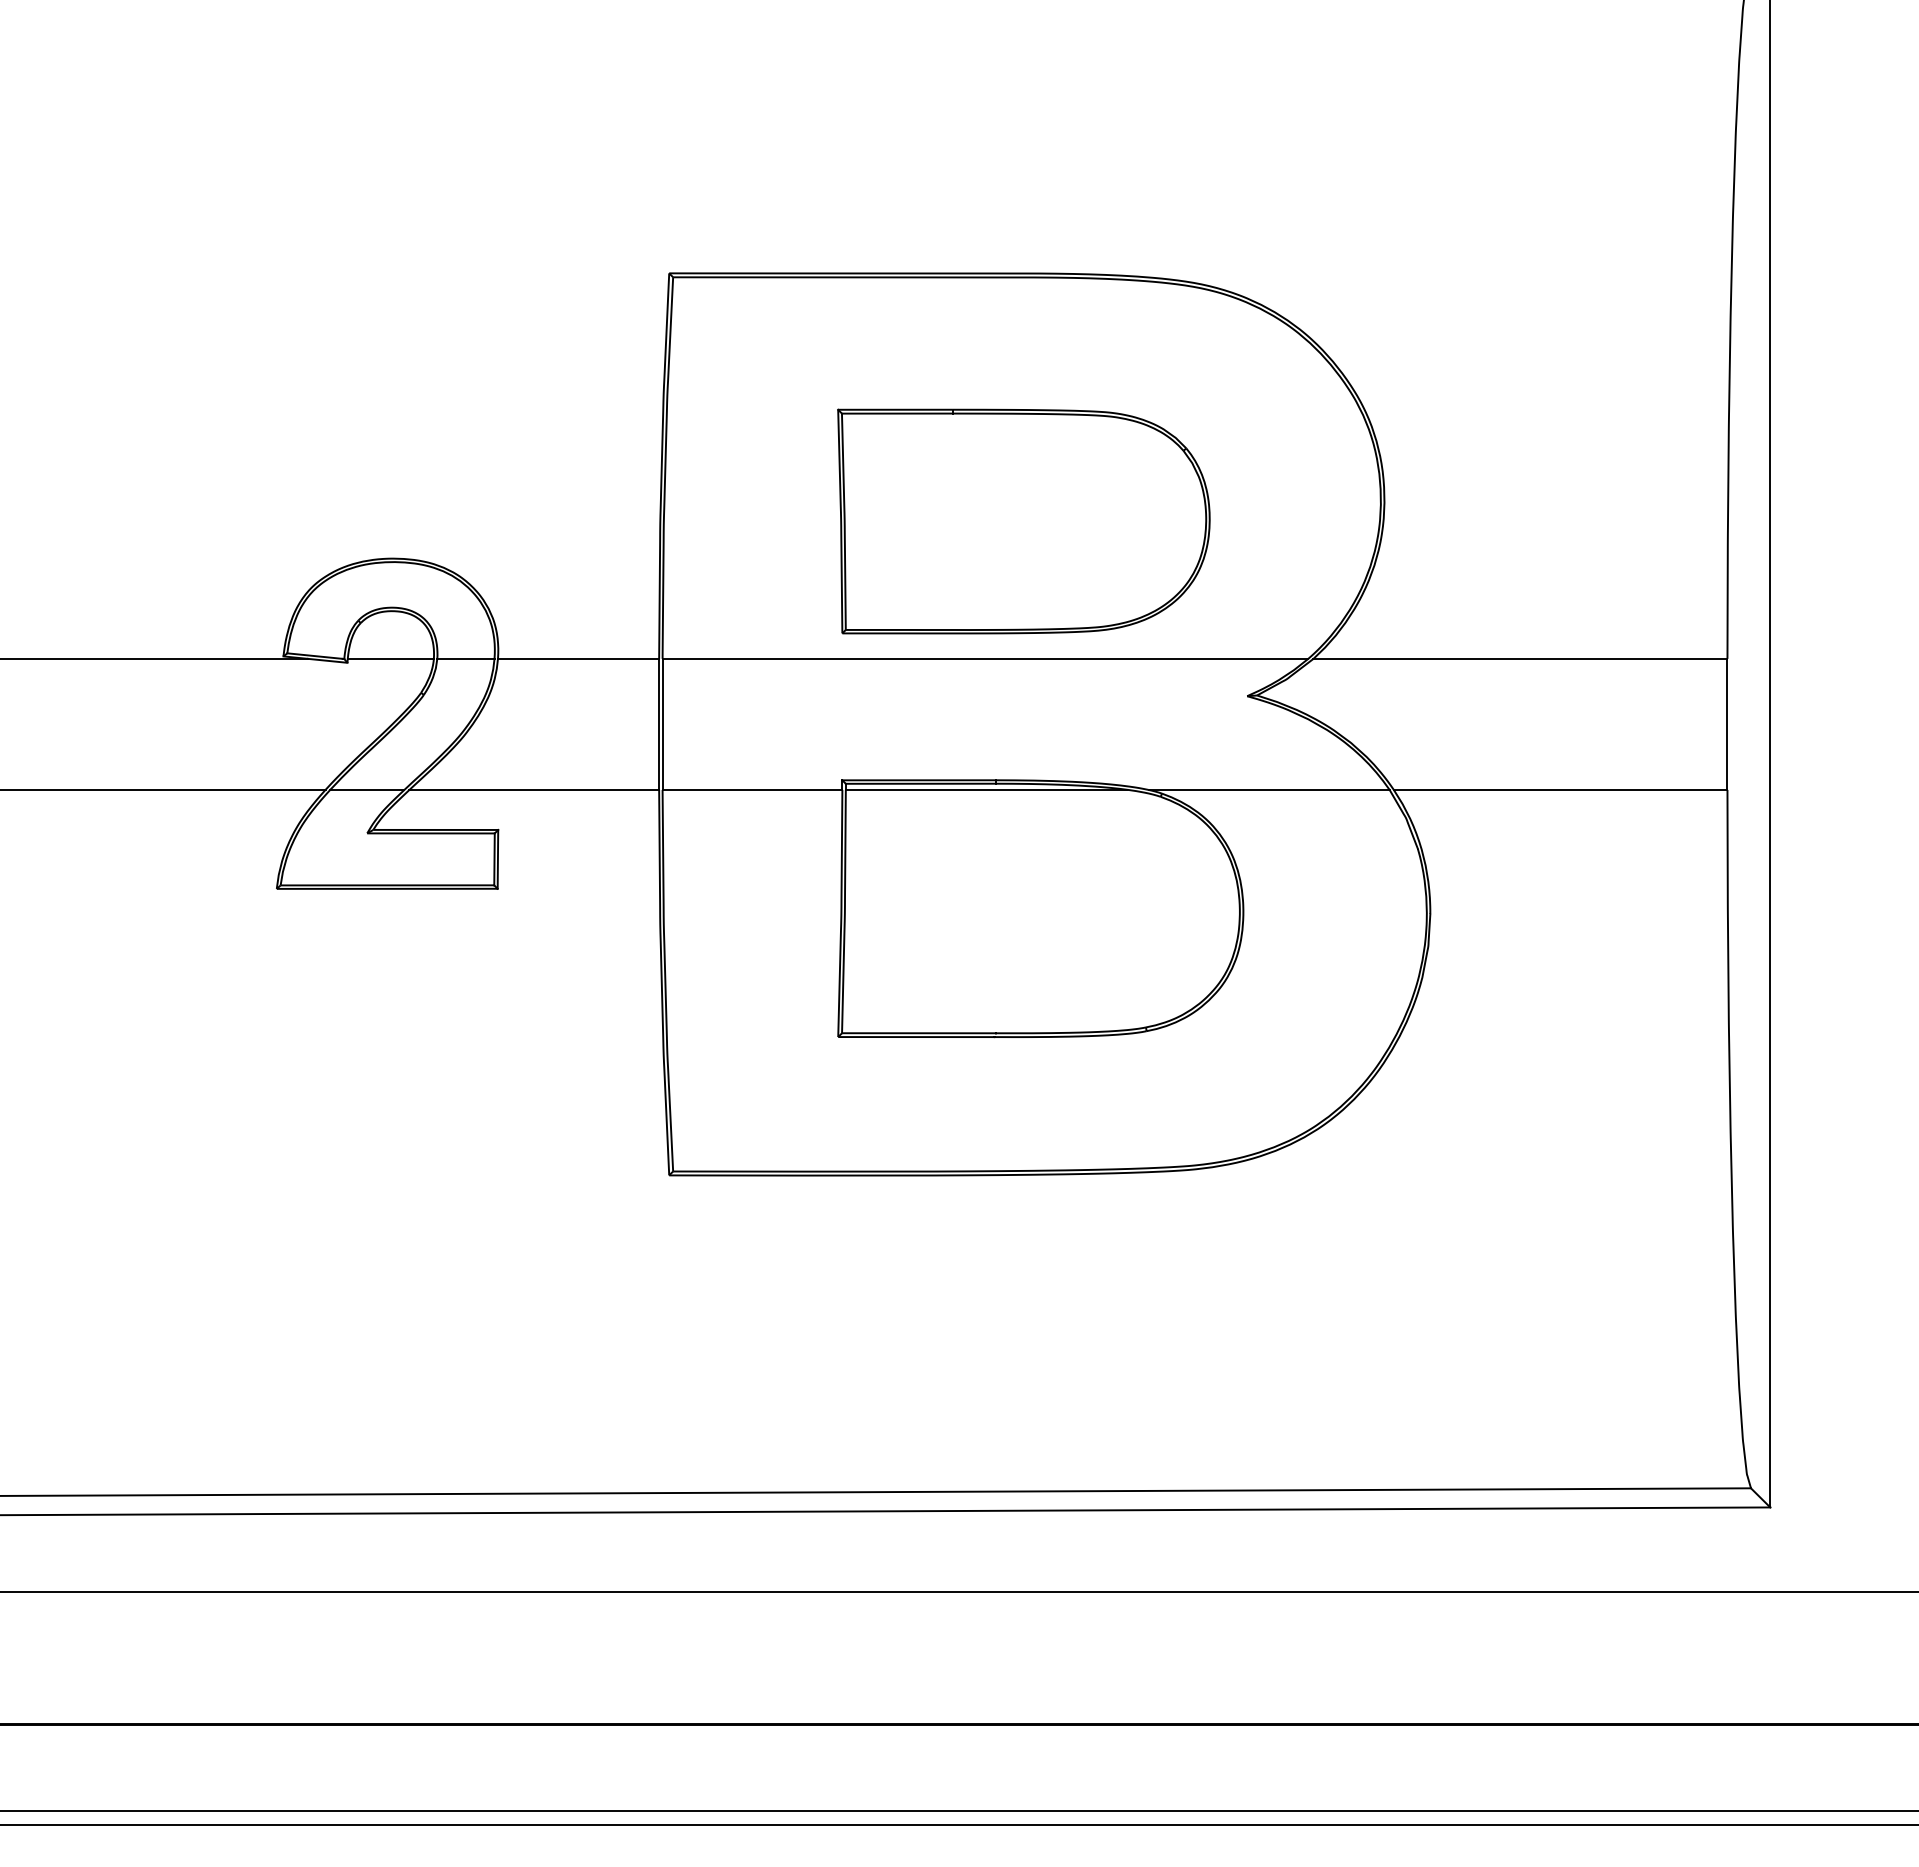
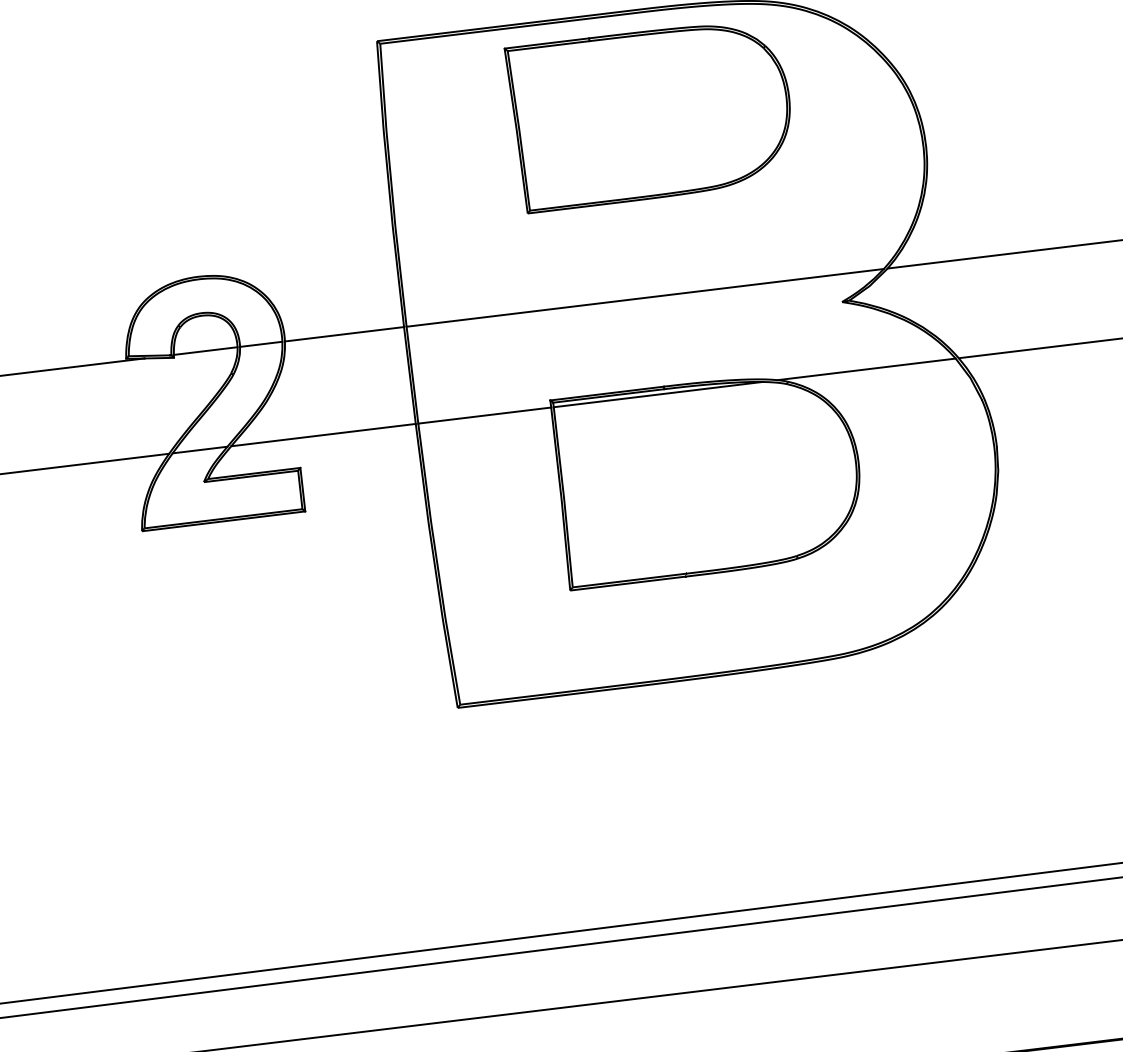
part: (1023, 521) -> (651, 114), moved

